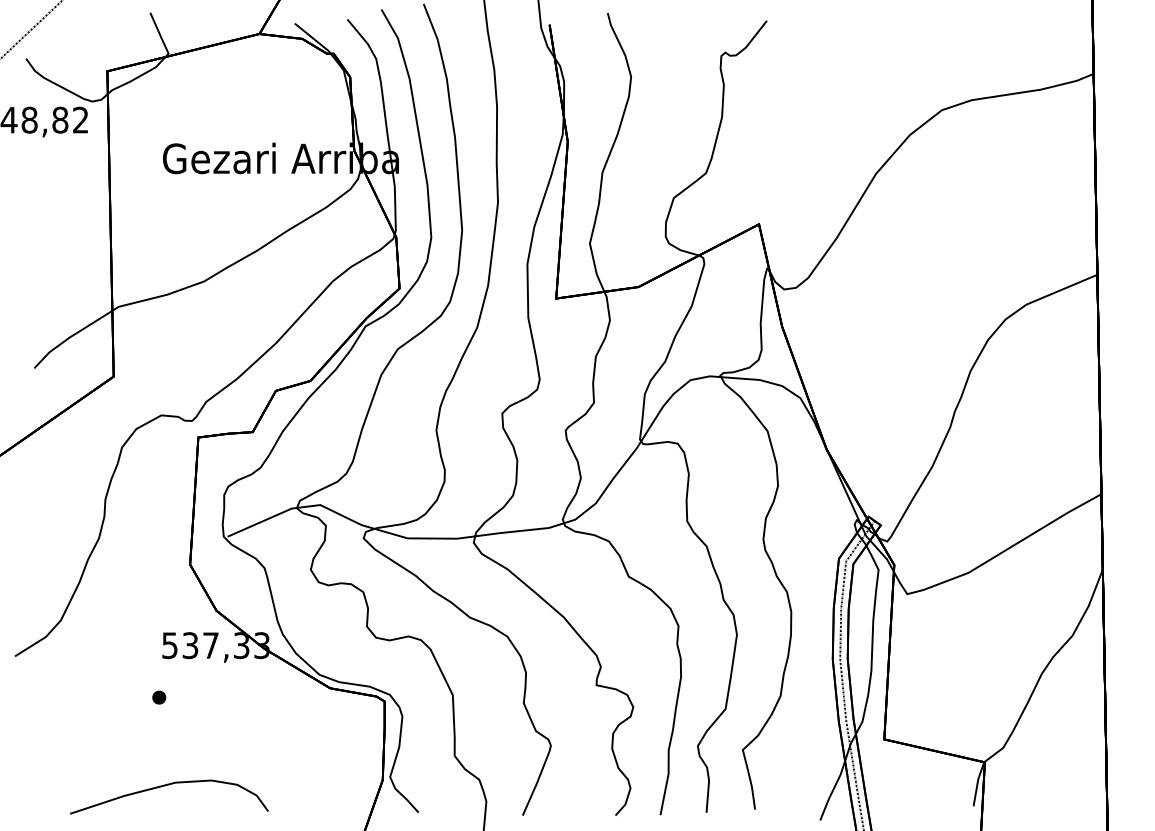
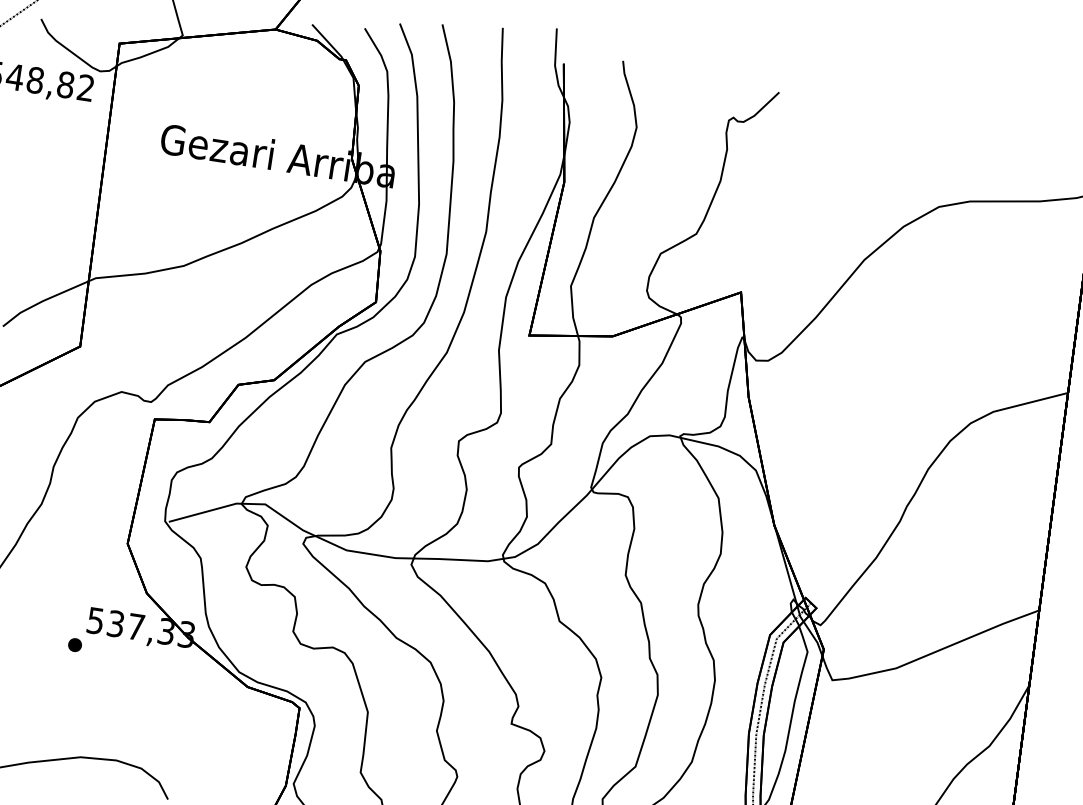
part: (159, 697) -> (75, 645), moved

